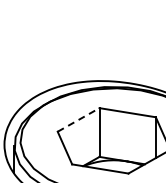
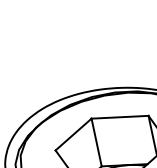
line: (79, 119) -> (74, 133), dashed -> solid

